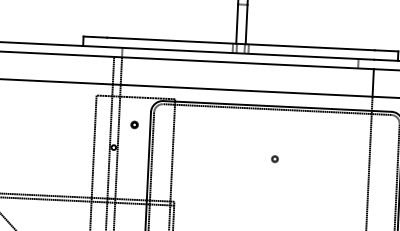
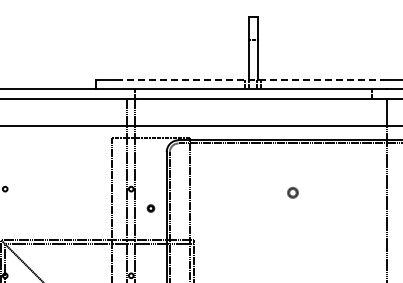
line: (241, 43) -> (253, 79), solid -> dashed
part: (134, 124) -> (150, 208), moved
part: (274, 159) -> (292, 193), size x1.6

